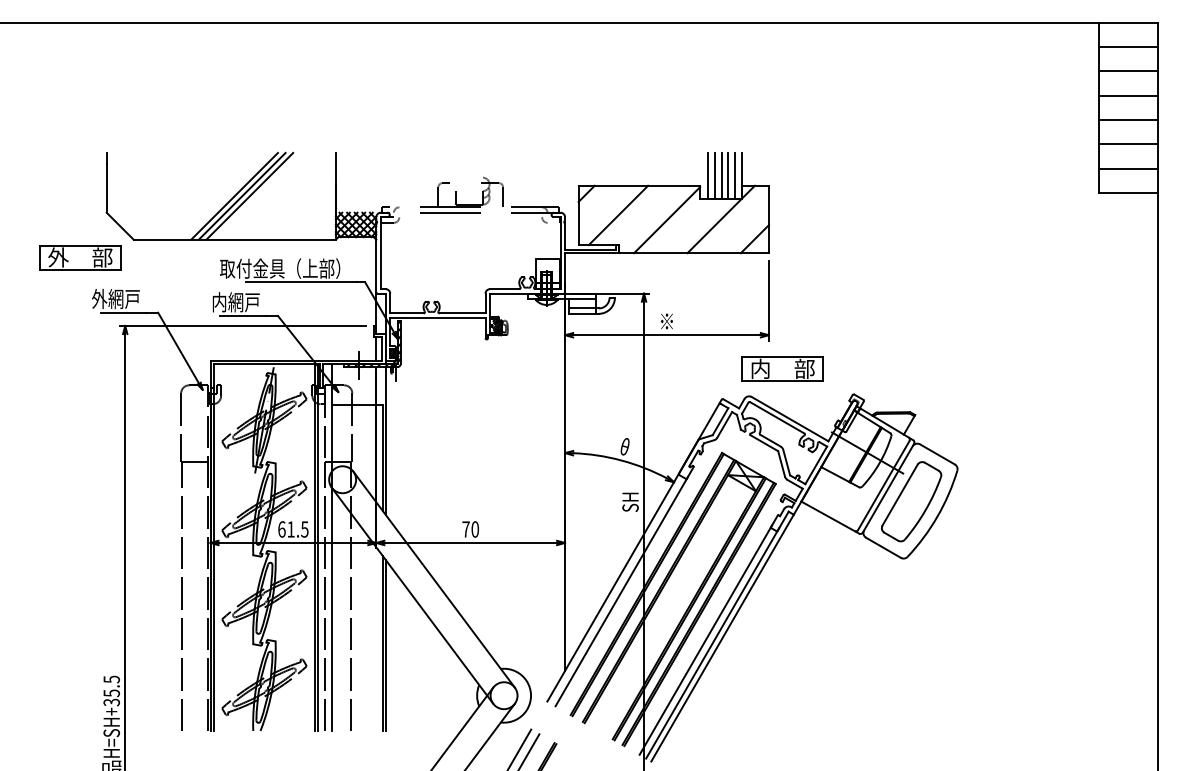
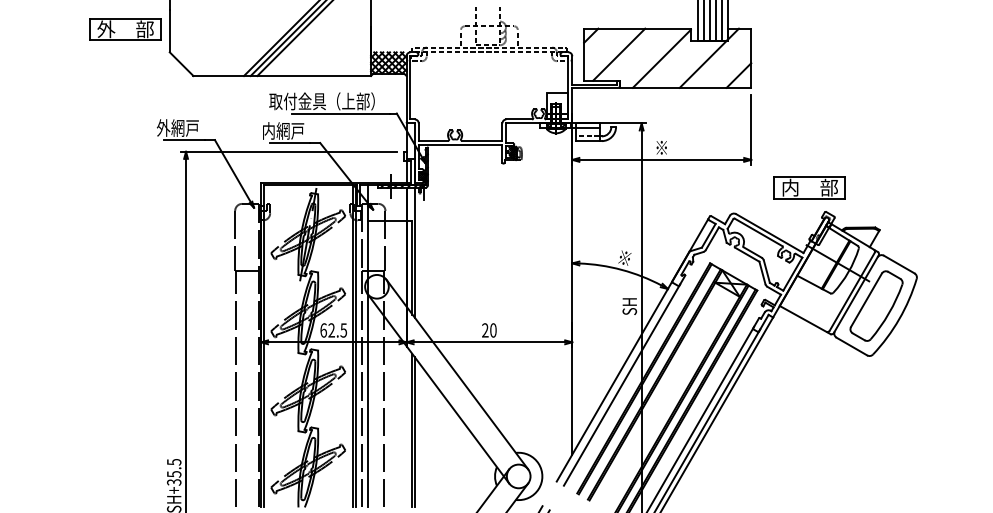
part: (80, 257) -> (125, 29), moved
part: (782, 368) -> (809, 187), moved
text: (624, 446) -> (624, 257), θ -> ※
text: (290, 529) -> (331, 330), 61.5 -> 62.5
text: (465, 529) -> (484, 330), 70 -> 20

